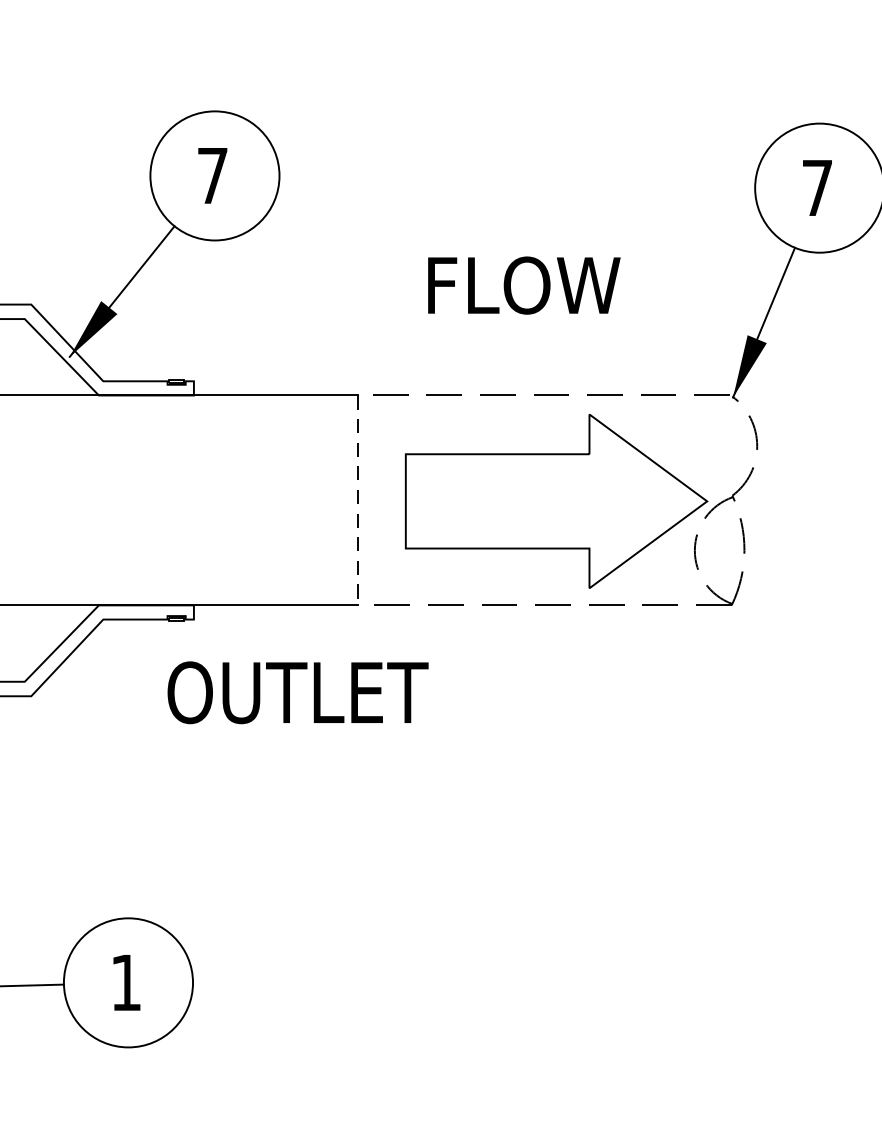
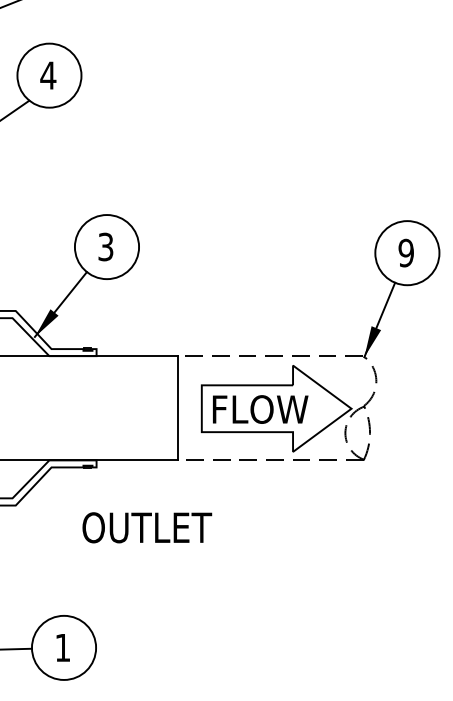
text: (211, 174) -> (105, 246), 7 -> 3
text: (815, 186) -> (405, 252), 7 -> 9
text: (523, 285) -> (260, 409), moved
line: (358, 500) -> (178, 408), dashed -> solid
text: (298, 692) -> (147, 527), moved

